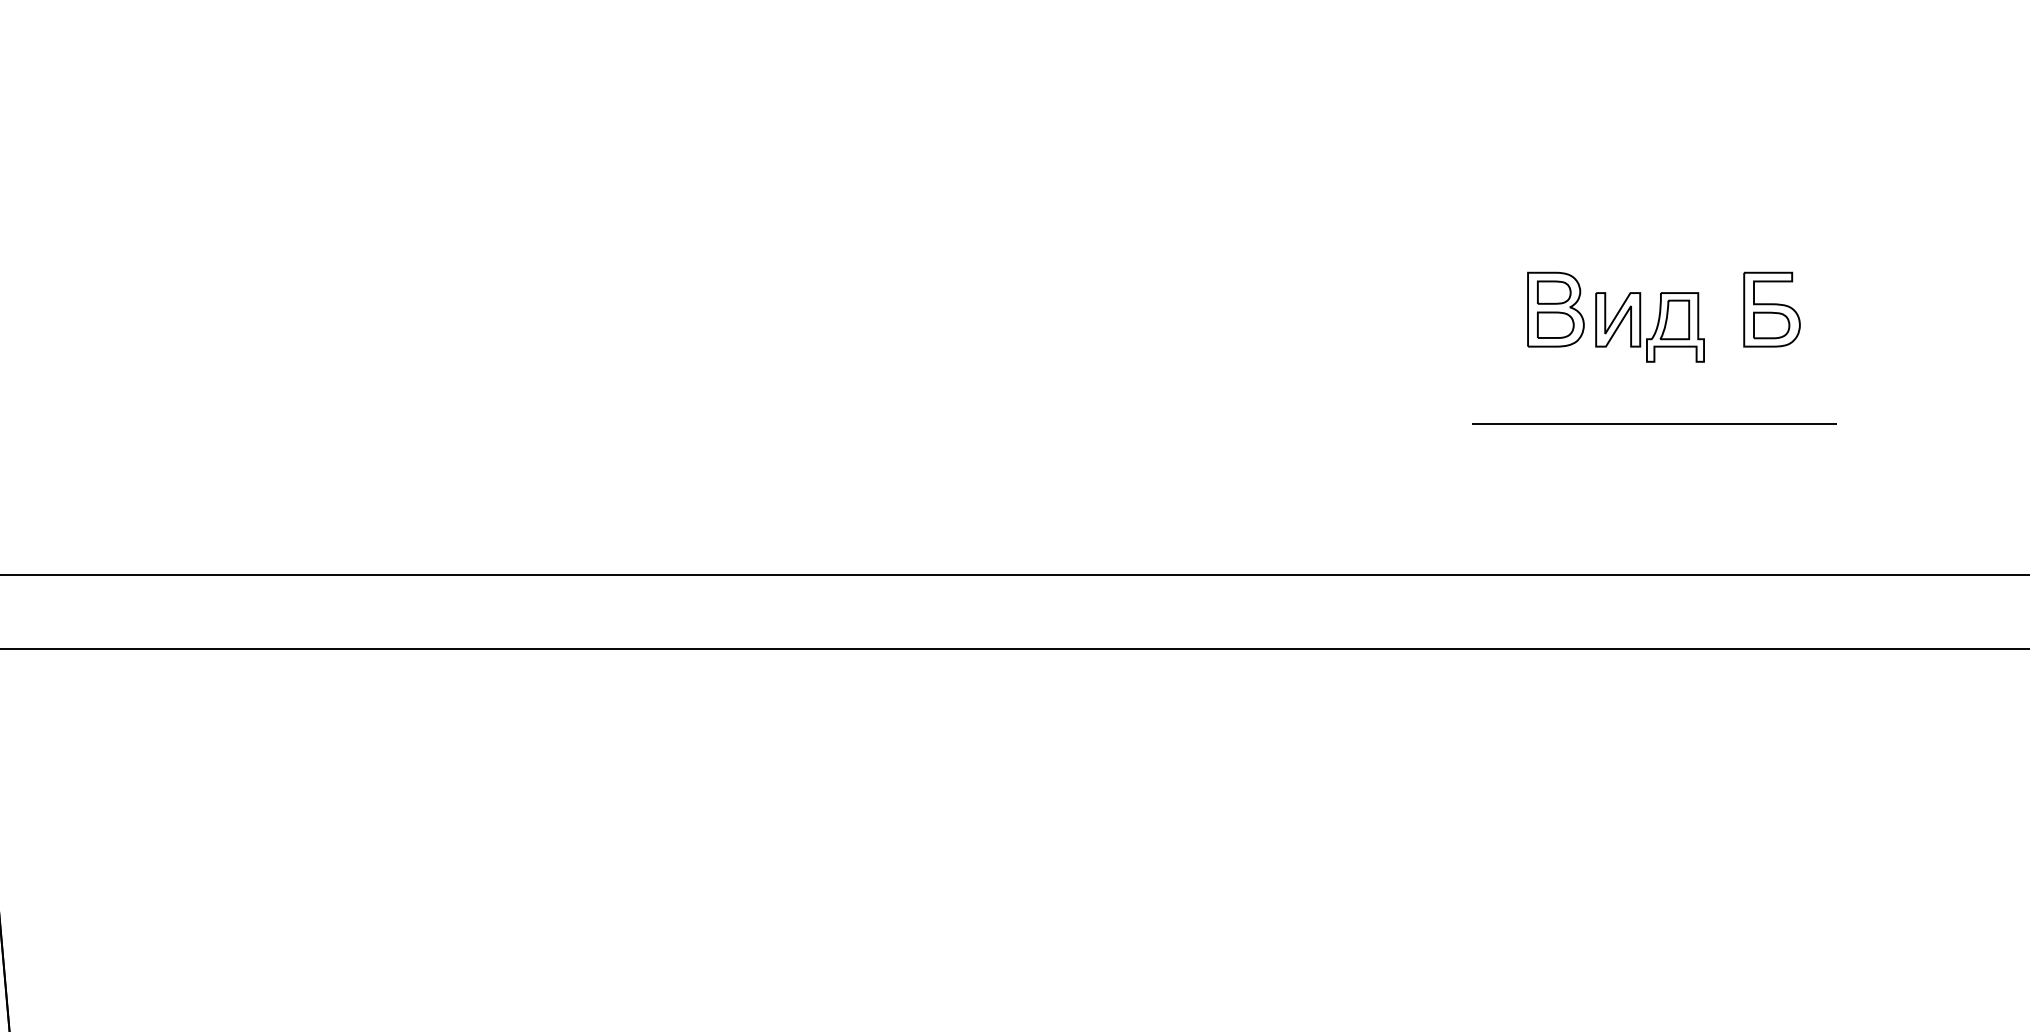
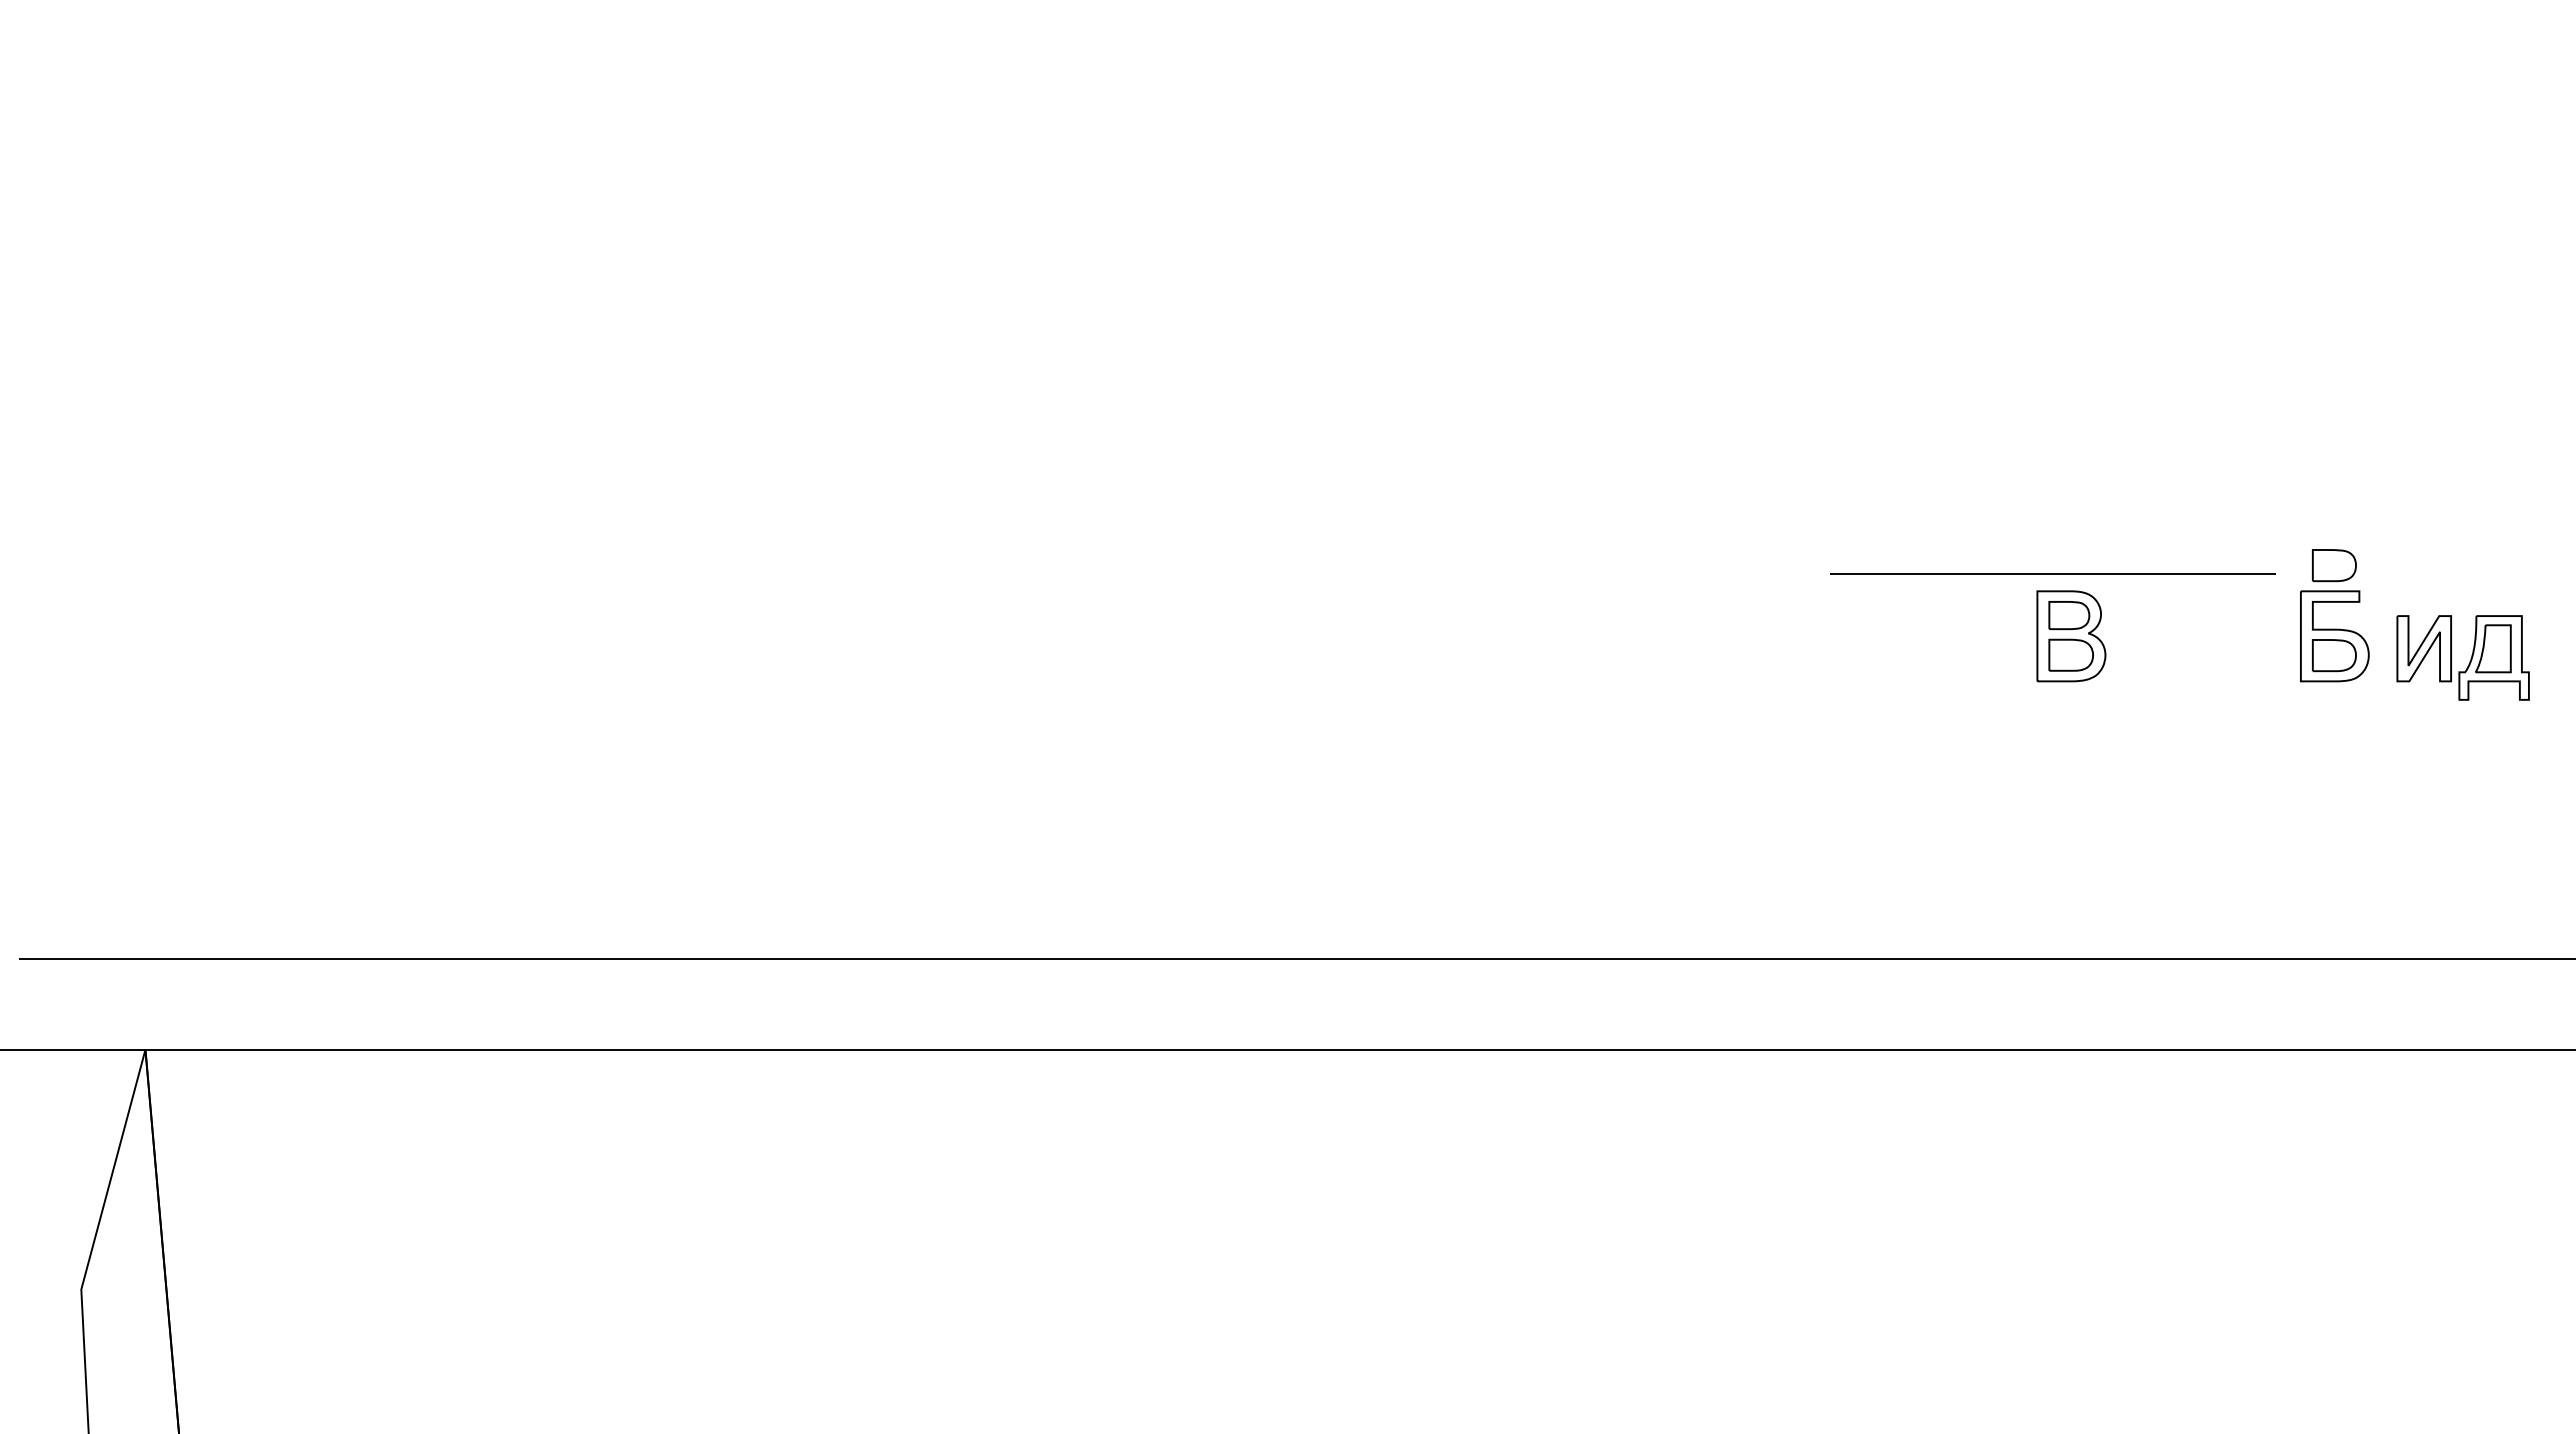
part: (1771, 251) -> (2334, 565), added
part: (1656, 327) -> (2470, 658), moved
line: (1654, 423) -> (2052, 573), moved

